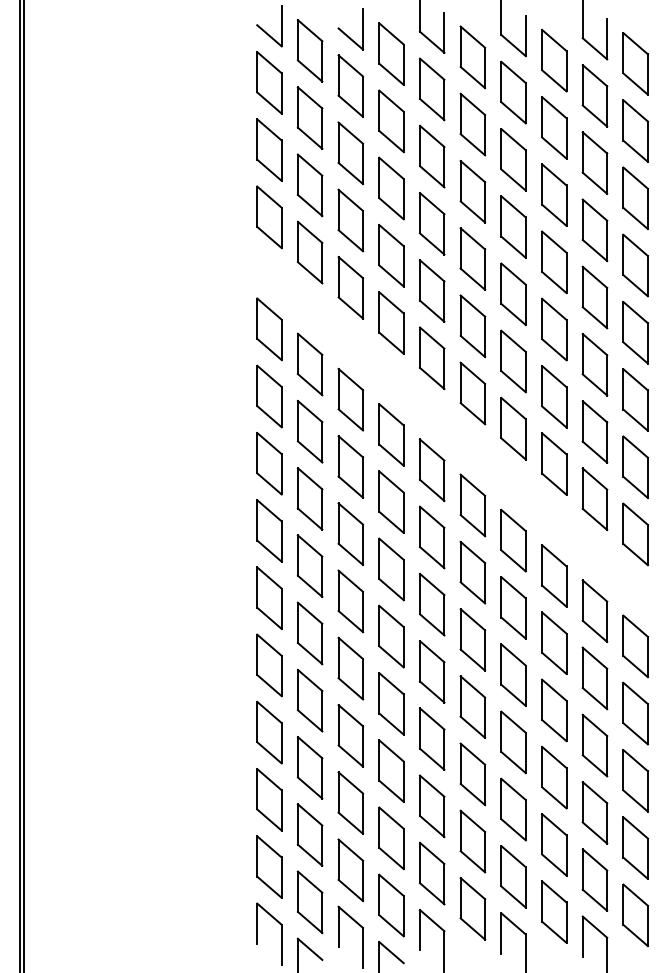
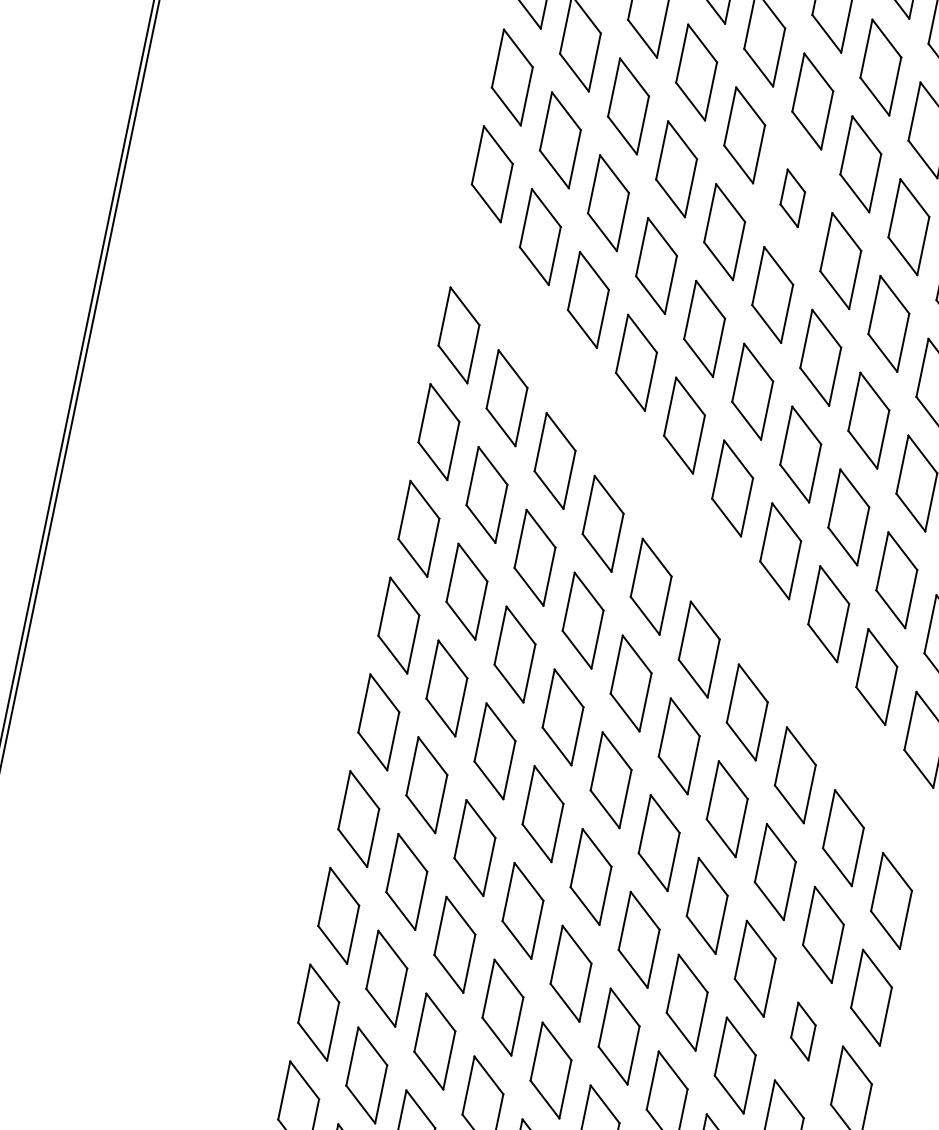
part: (472, 191) -> (792, 197), size x0.6
part: (594, 745) -> (802, 1031), size x0.6

